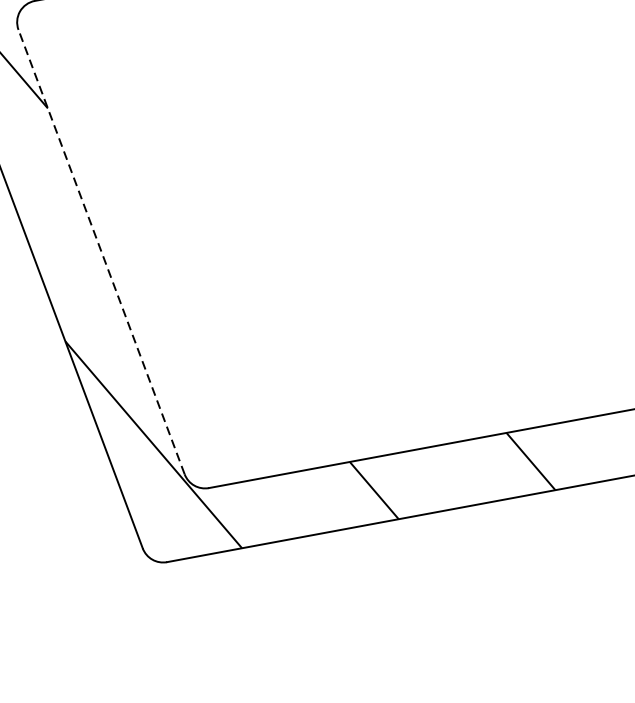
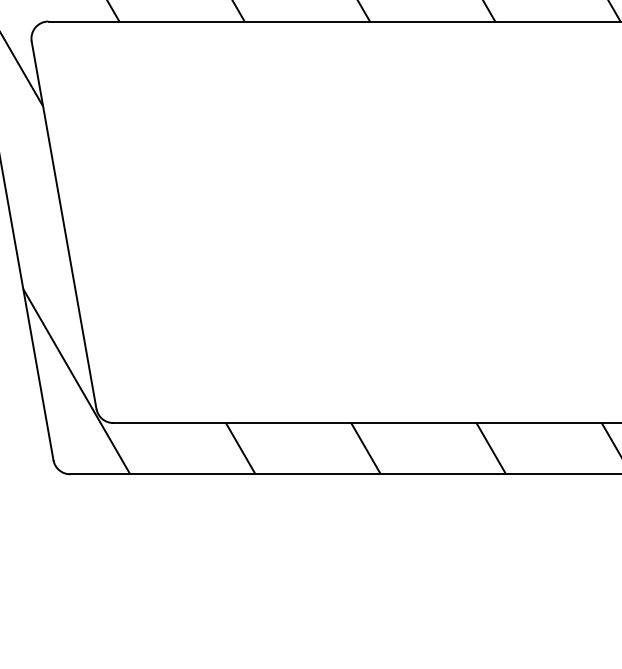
line: (102, 252) -> (64, 225), dashed -> solid

